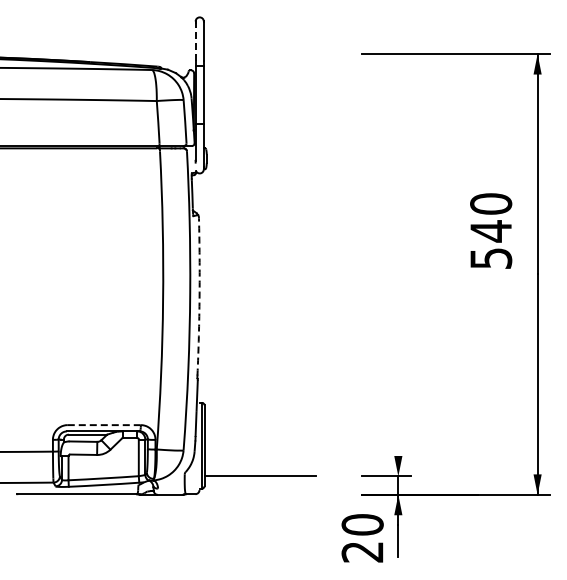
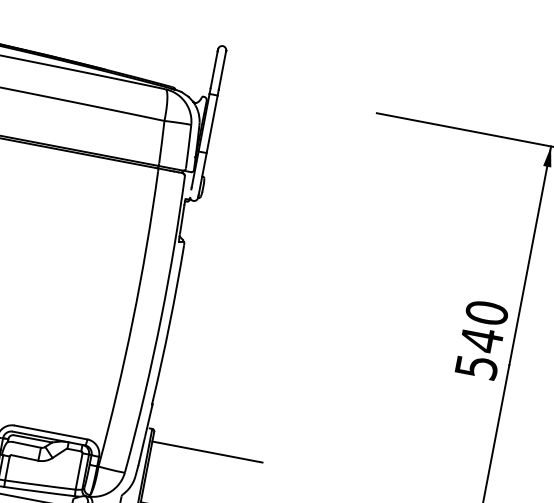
line: (195, 42) -> (213, 70), dashed -> solid
text: (491, 230) -> (482, 339), moved
arc: (199, 296) -> (169, 322), dashed -> solid
line: (259, 415) -> (206, 452), added
line: (104, 425) -> (51, 432), dashed -> solid

